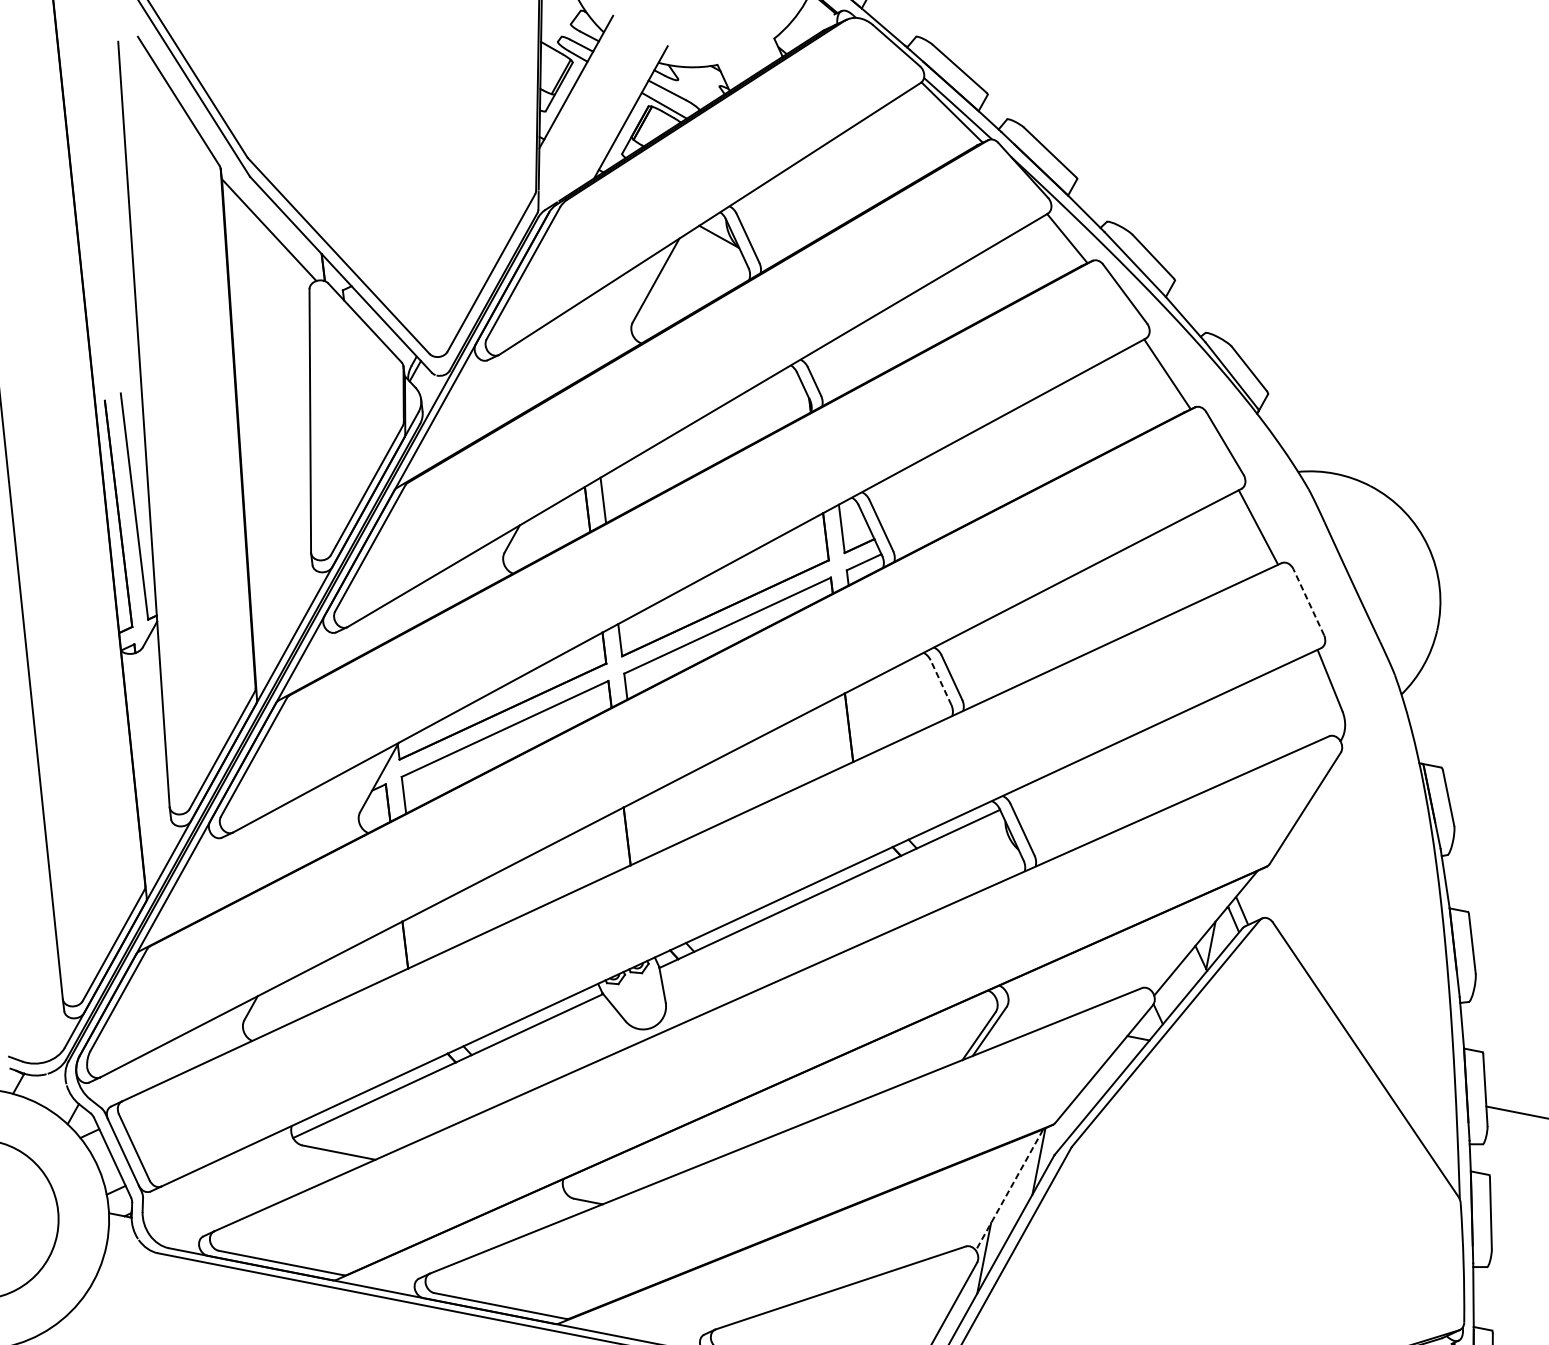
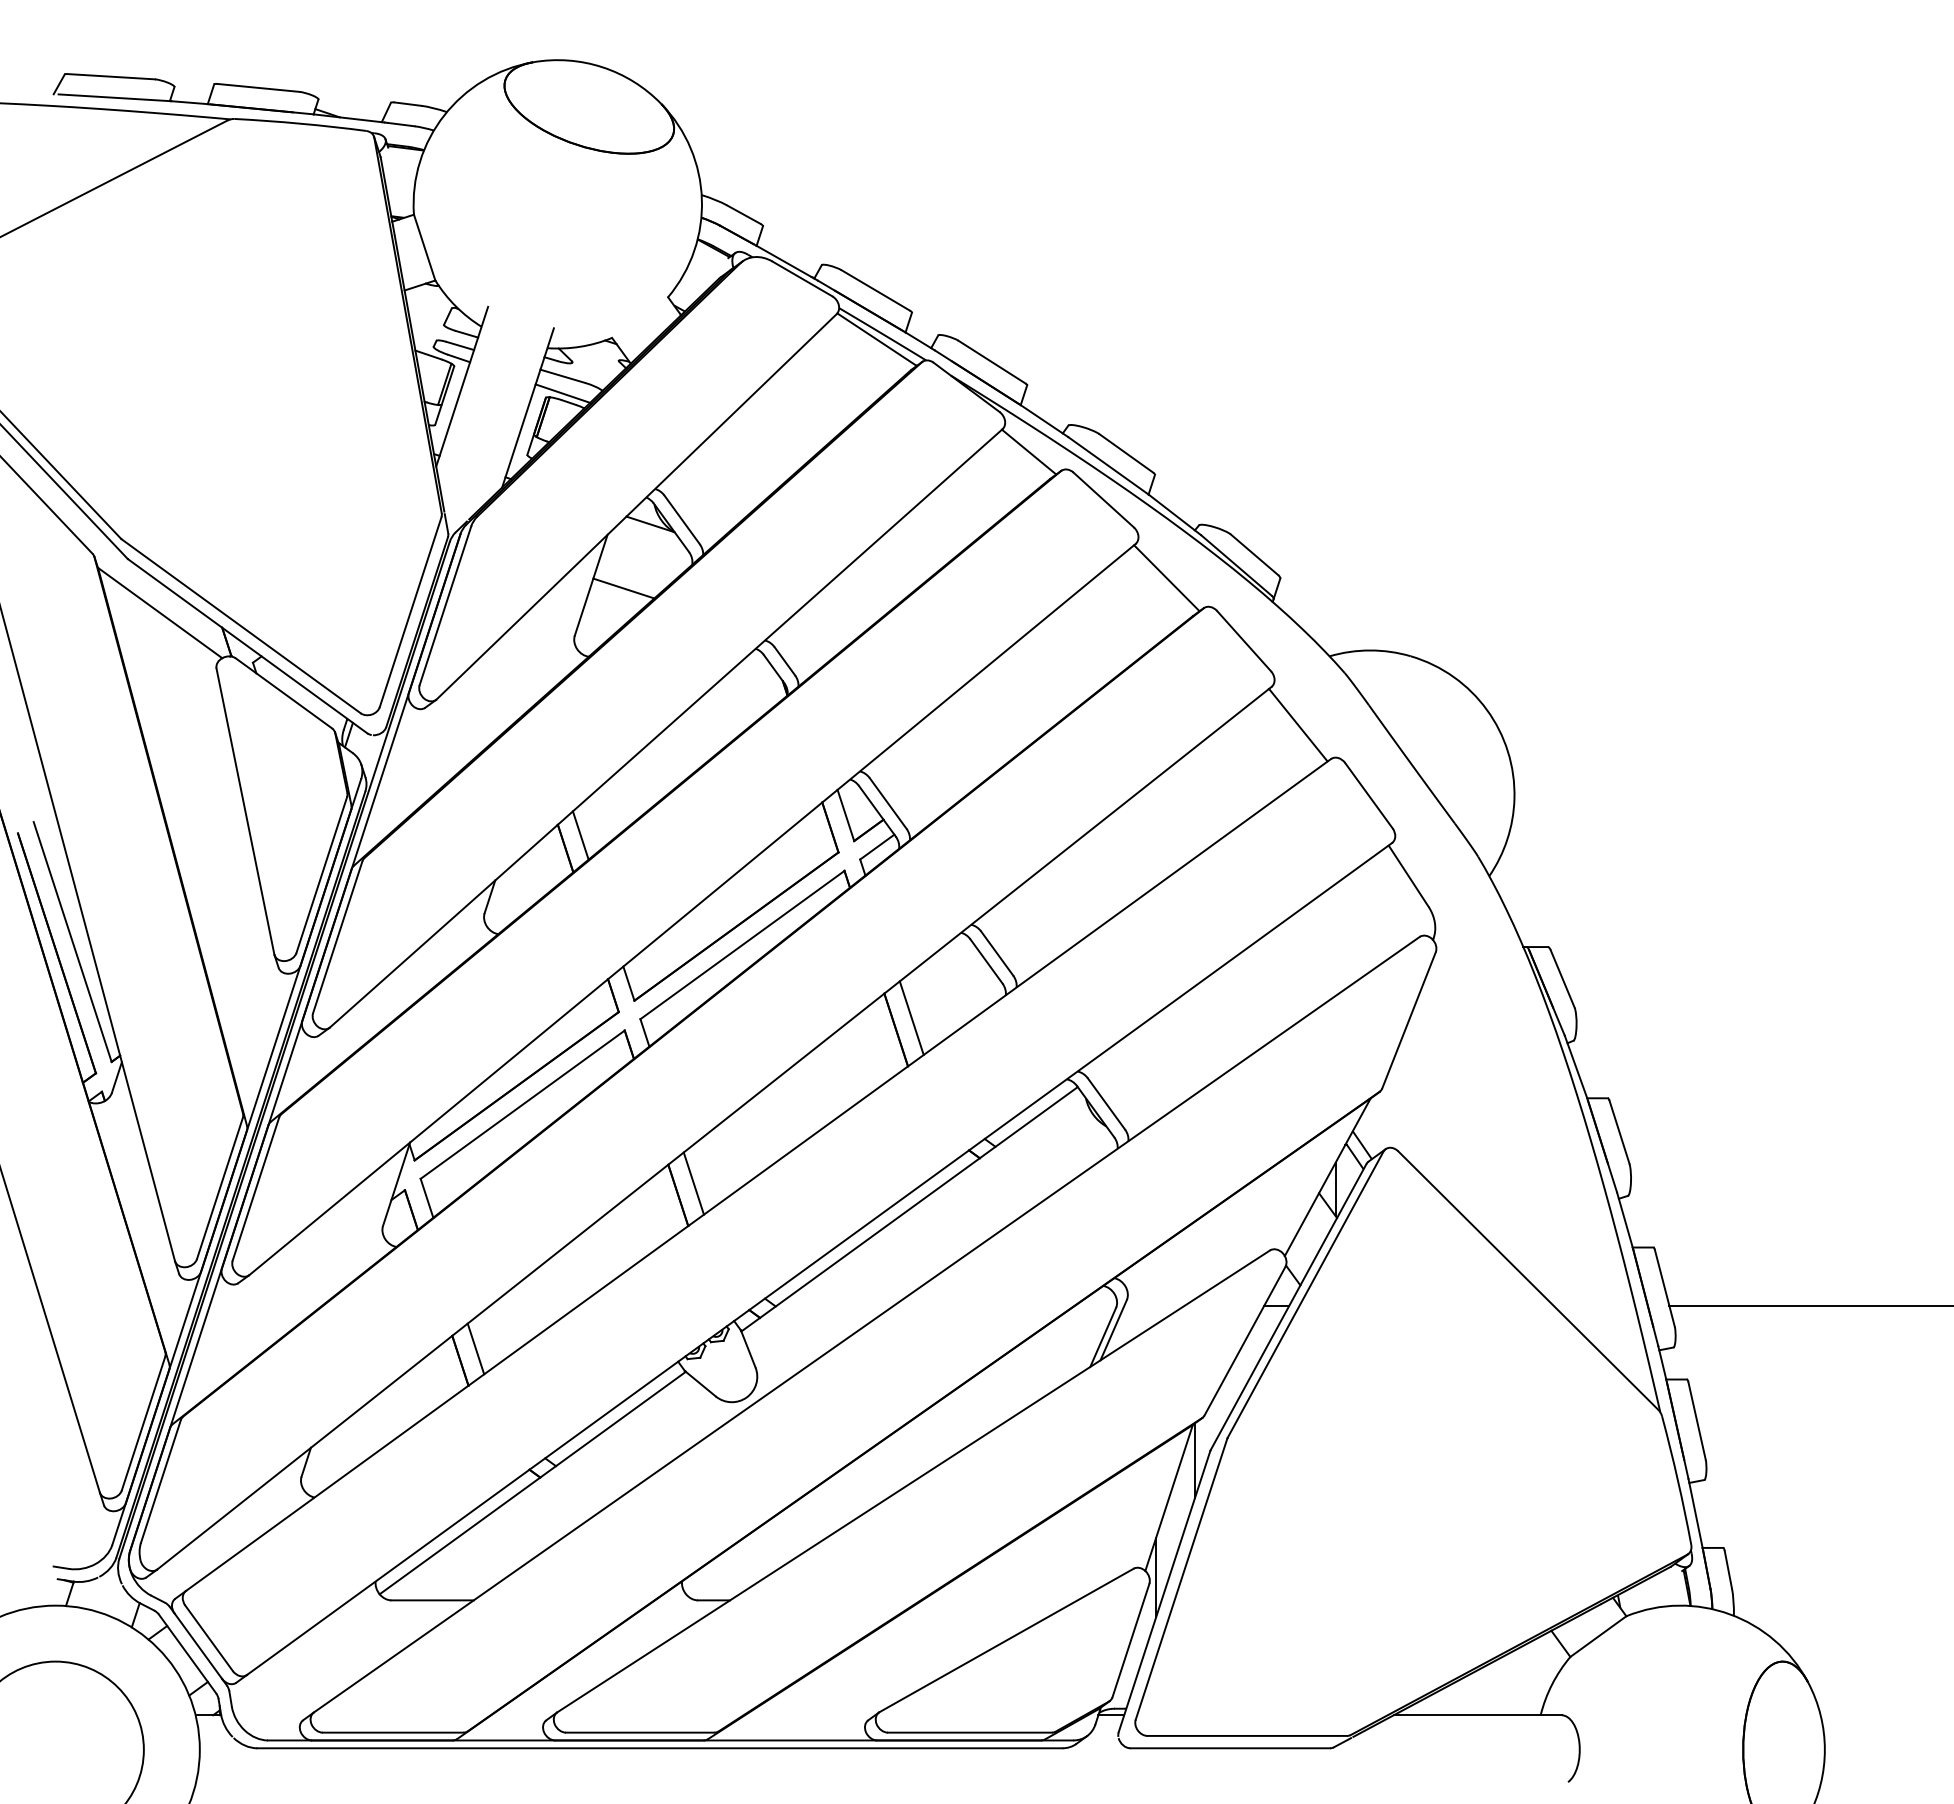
line: (684, 288) -> (623, 588), added
line: (1308, 602) -> (1368, 795), dashed -> solid
line: (941, 682) -> (986, 961), dashed -> solid
line: (864, 719) -> (911, 1017), added
line: (642, 828) -> (693, 1183), added
line: (420, 936) -> (475, 1348), added
line: (1008, 1190) -> (1168, 1498), dashed -> solid

